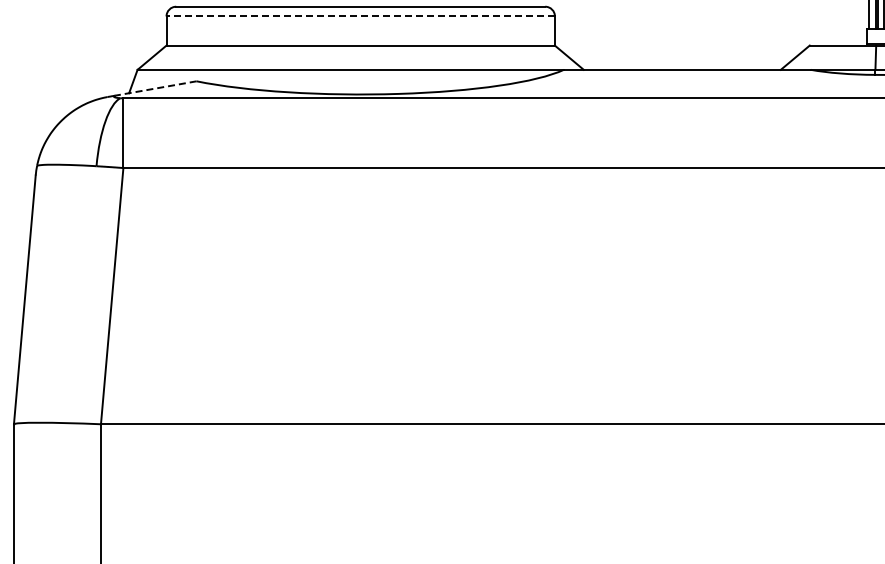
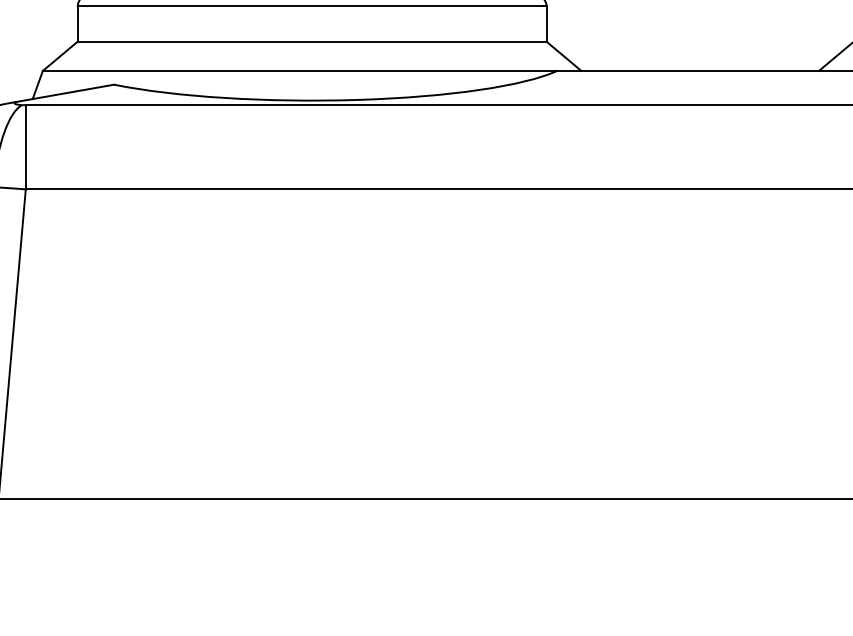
line: (360, 16) -> (311, 6), dashed -> solid
line: (155, 88) -> (64, 93), dashed -> solid

